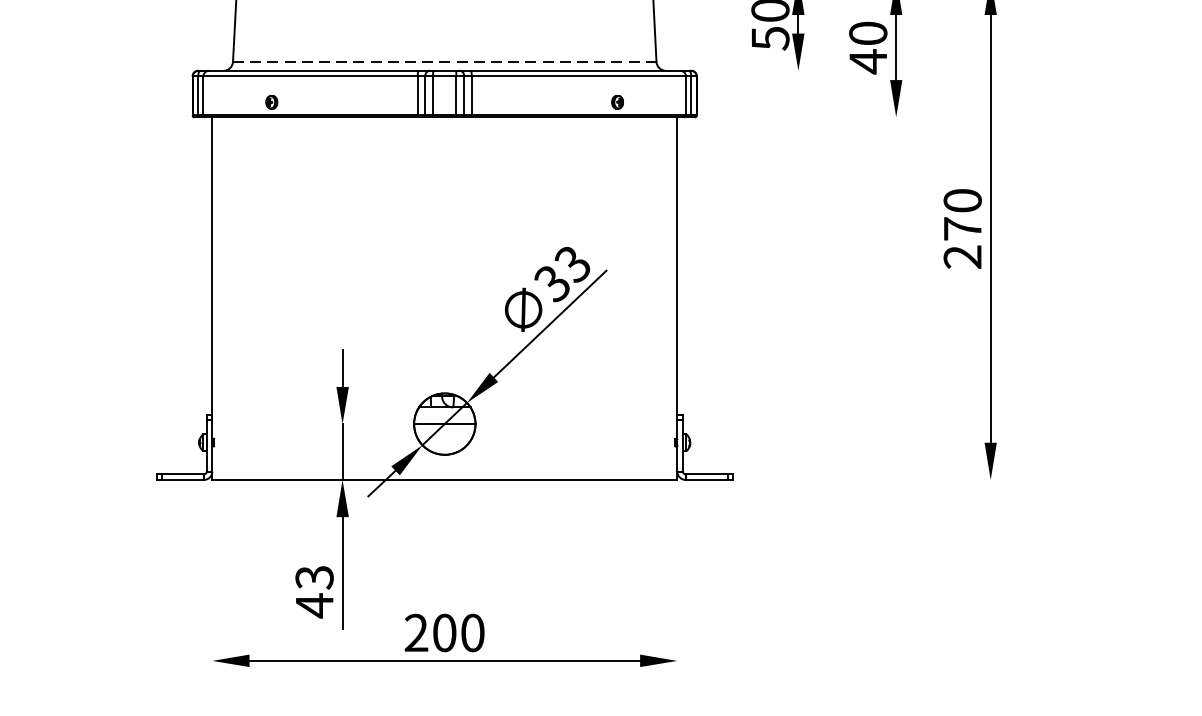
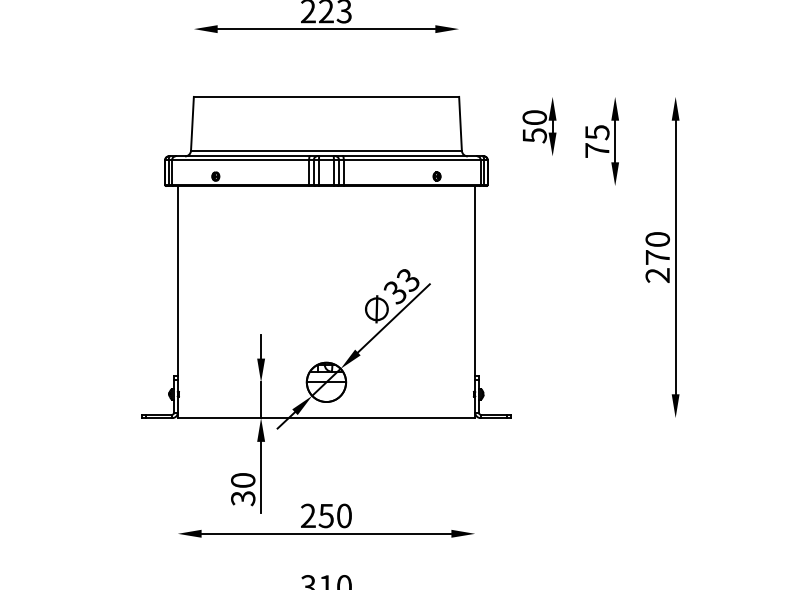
text: (868, 47) -> (597, 141), 40 -> 75
line: (444, 61) -> (326, 150), dashed -> solid
text: (315, 591) -> (243, 489), 43 -> 30
text: (443, 632) -> (325, 515), 200 -> 250

